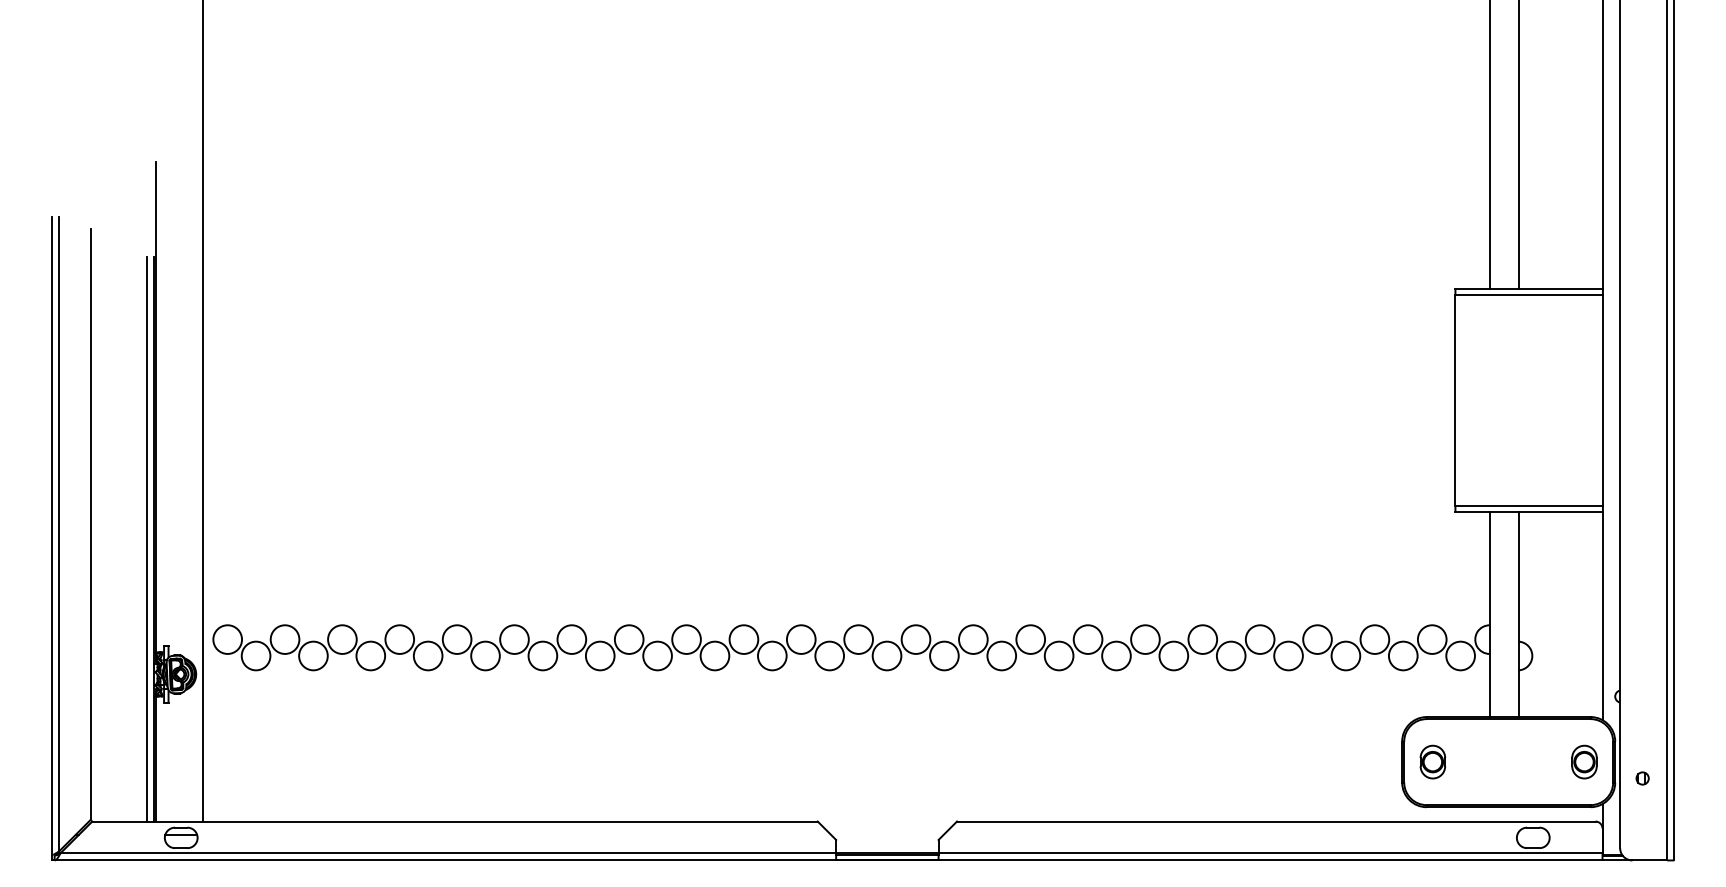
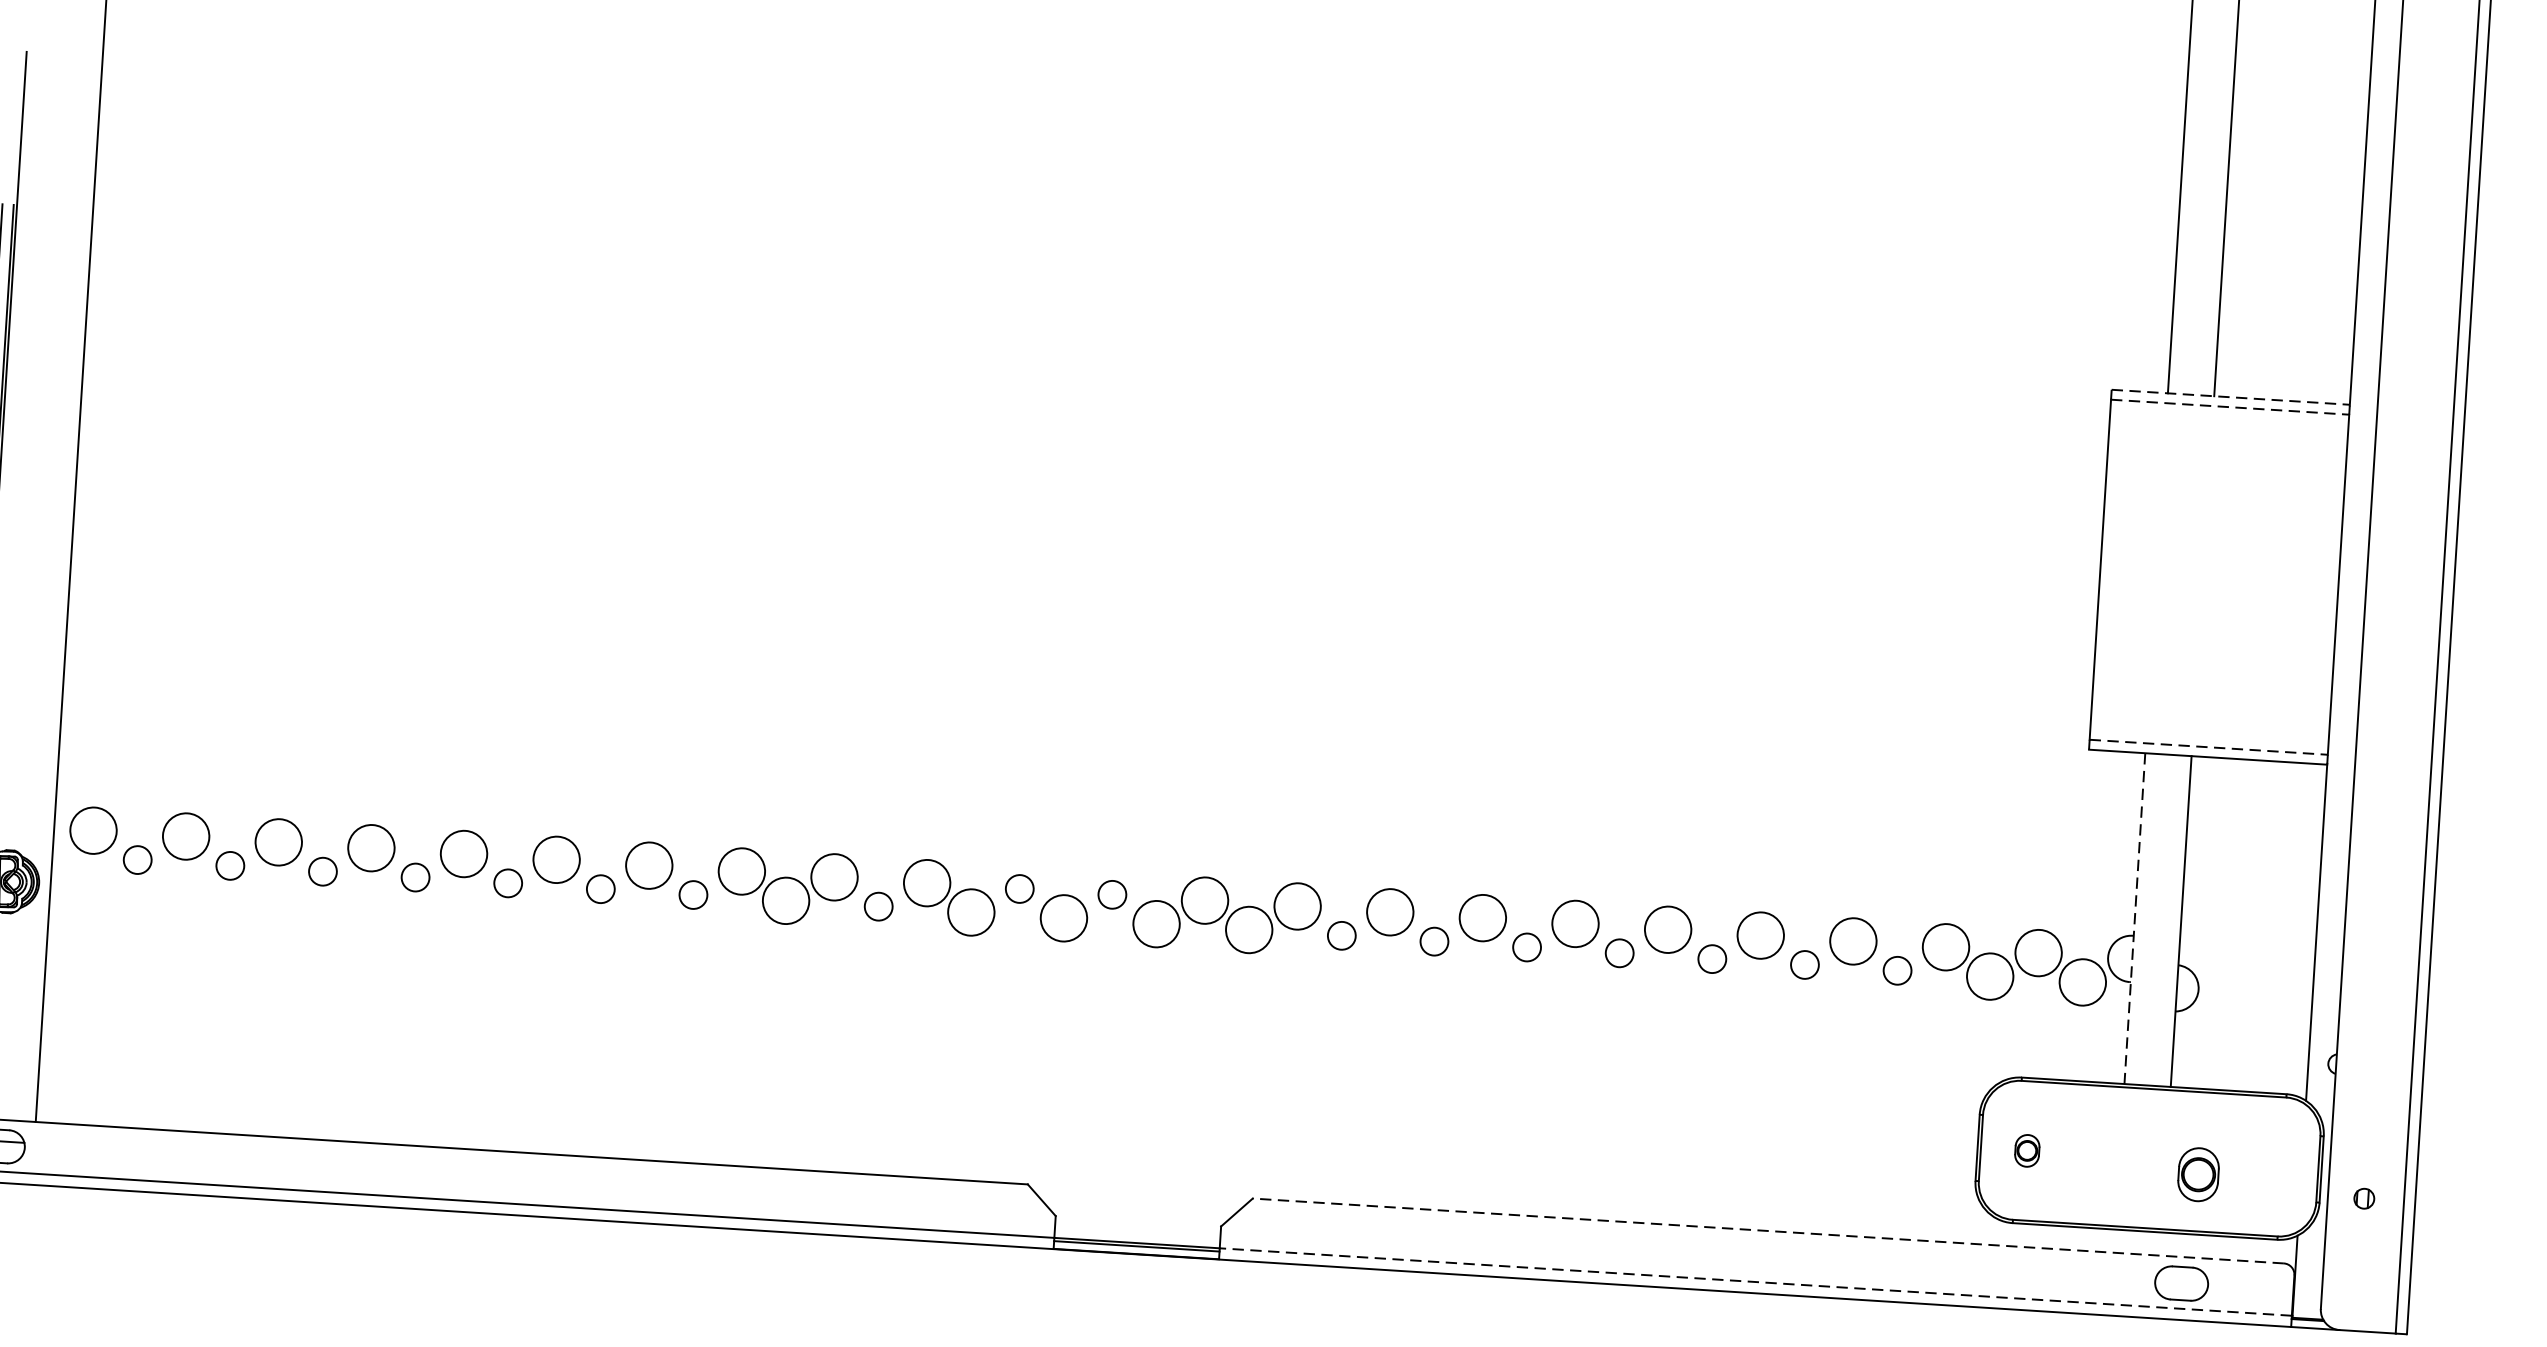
line: (1529, 289) -> (2231, 397), solid -> dashed
line: (1529, 295) -> (2230, 407), solid -> dashed
line: (1529, 506) -> (2209, 748), solid -> dashed
line: (1490, 615) -> (2135, 920), solid -> dashed
circle: (800, 639) -> (1018, 888), size x0.6
circle: (858, 639) -> (1112, 894), size x0.6
circle: (255, 655) -> (136, 859), size x0.6
circle: (313, 655) -> (230, 865), size x0.6
circle: (370, 655) -> (322, 870), size x0.6
circle: (427, 655) -> (414, 876), size x0.6
circle: (485, 655) -> (508, 882), size x0.6
circle: (542, 655) -> (600, 888), size x0.6
circle: (599, 655) -> (692, 894), size x0.6
circle: (714, 655) -> (878, 905), size x0.6
circle: (1001, 655) -> (1341, 934), size x0.6
circle: (1058, 655) -> (1433, 940), size x0.6
circle: (1116, 655) -> (1527, 946), size x0.6
circle: (1173, 655) -> (1619, 952), size x0.6
circle: (1230, 655) -> (1711, 958), size x0.6
circle: (1288, 655) -> (1804, 964), size x0.6
circle: (1345, 655) -> (1896, 969), size x0.6
part: (1432, 761) -> (2026, 1149), size x0.6
part: (1584, 761) -> (2198, 1173), moved
line: (1275, 821) -> (1767, 1230), solid -> dashed
line: (1270, 853) -> (1755, 1282), solid -> dashed

